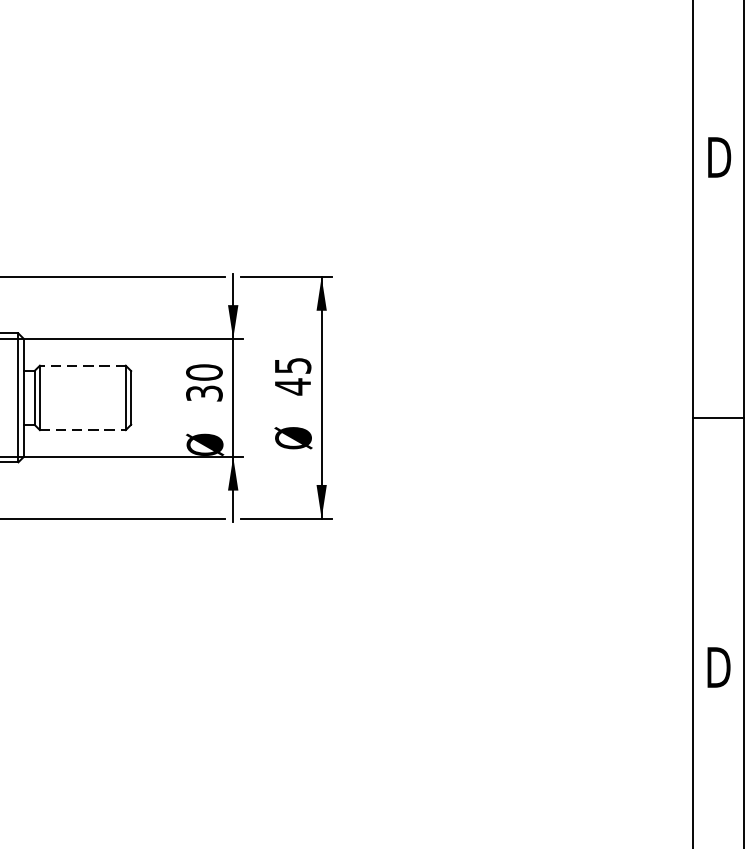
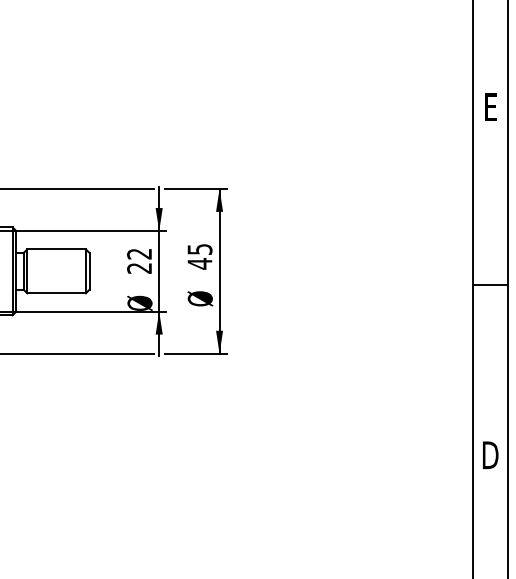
text: (718, 157) -> (490, 107), D -> E
line: (82, 365) -> (56, 249), dashed -> solid
text: (204, 381) -> (139, 260), 30 -> 22
line: (84, 430) -> (57, 293), dashed -> solid

